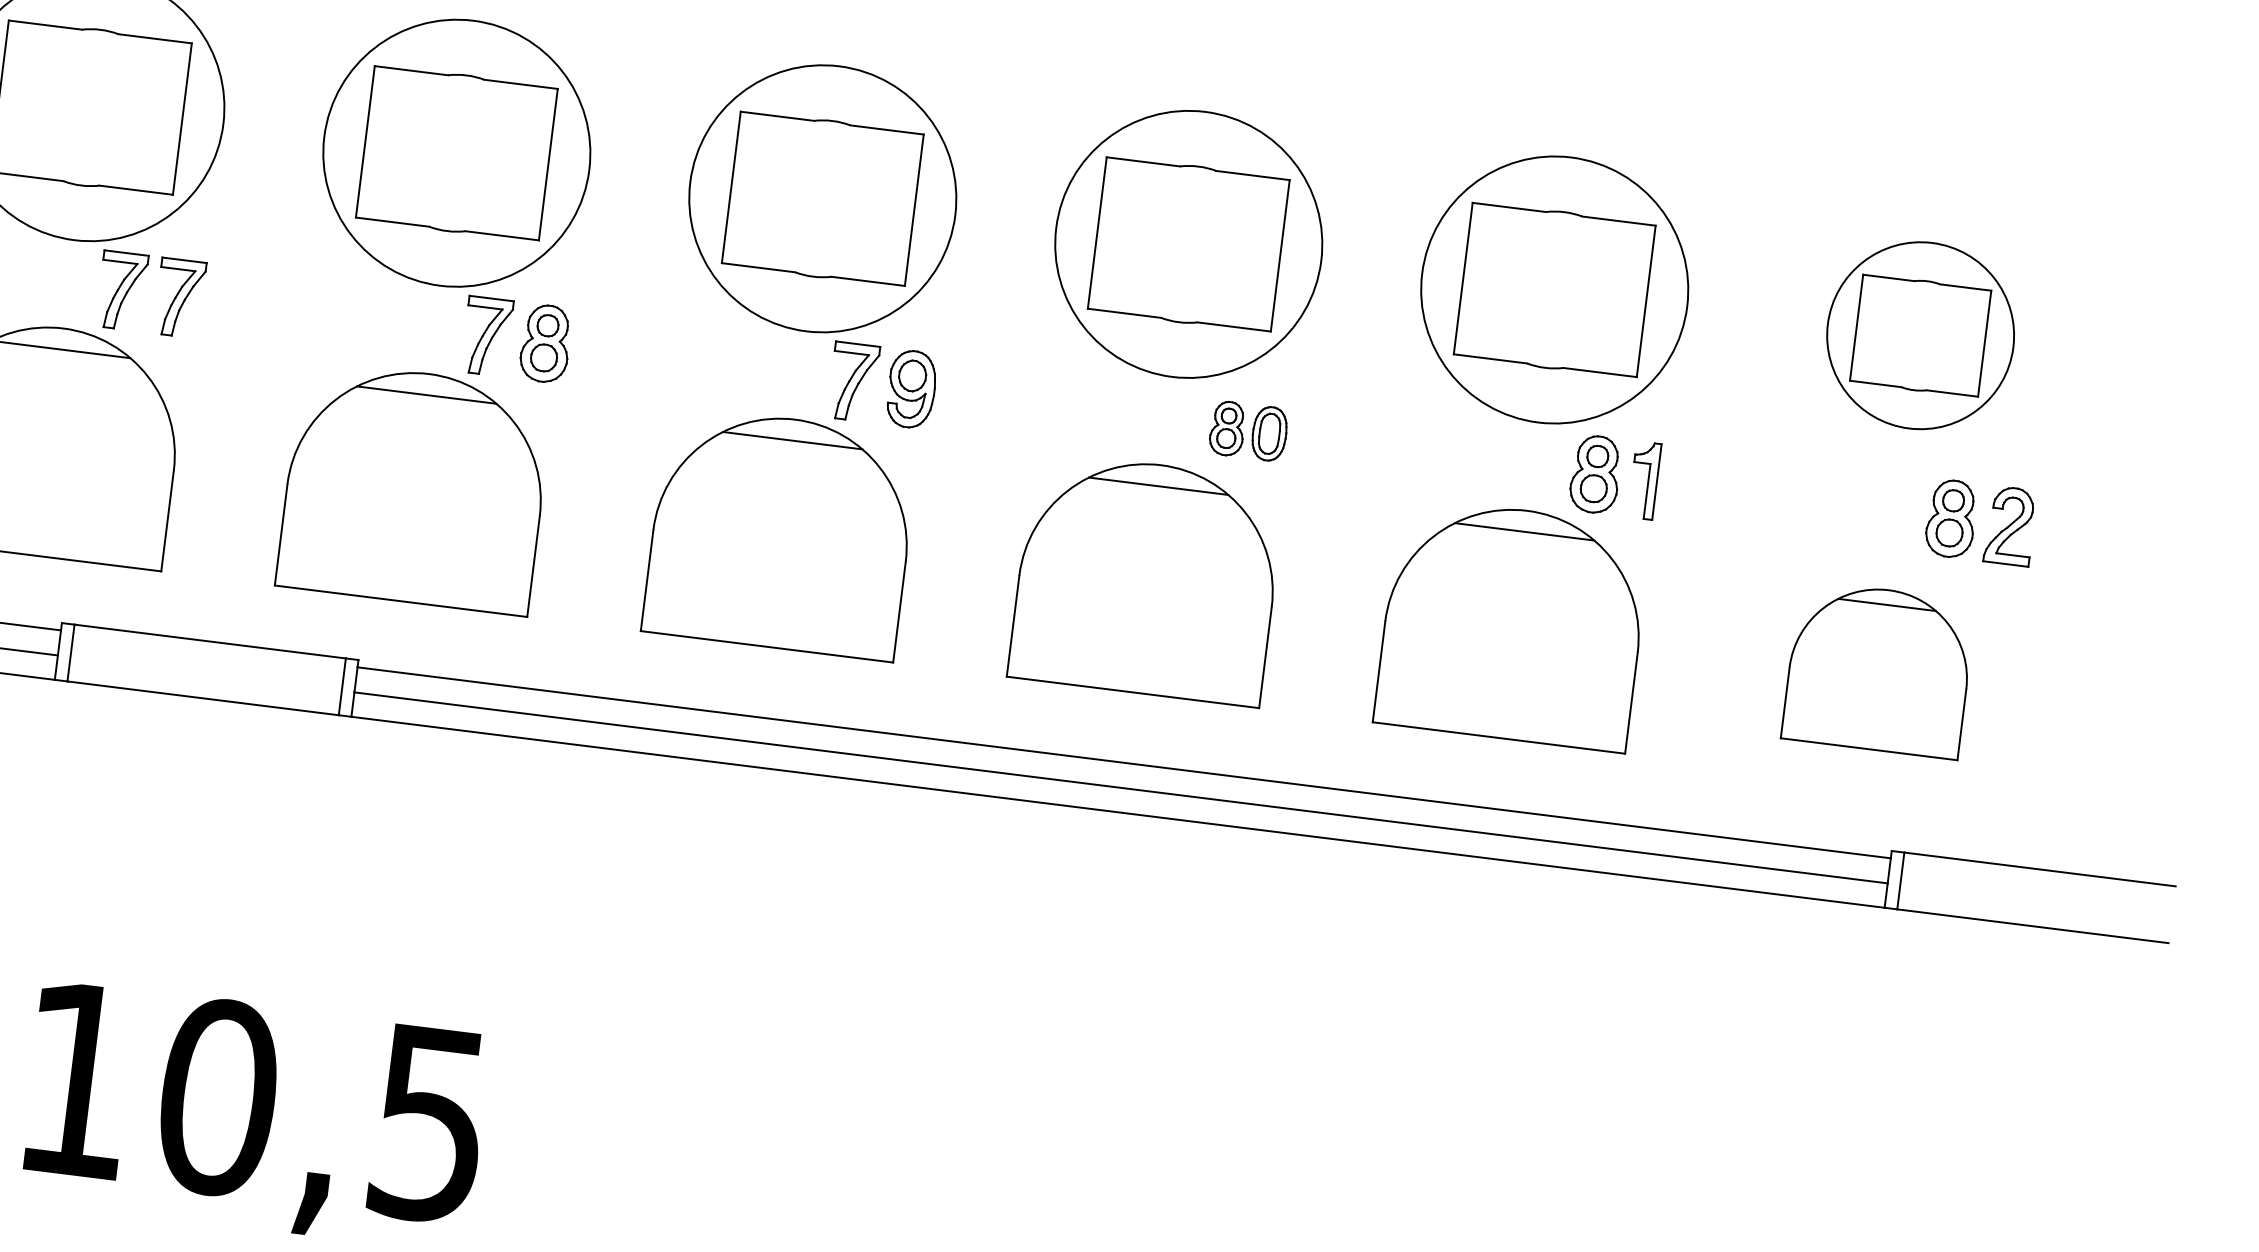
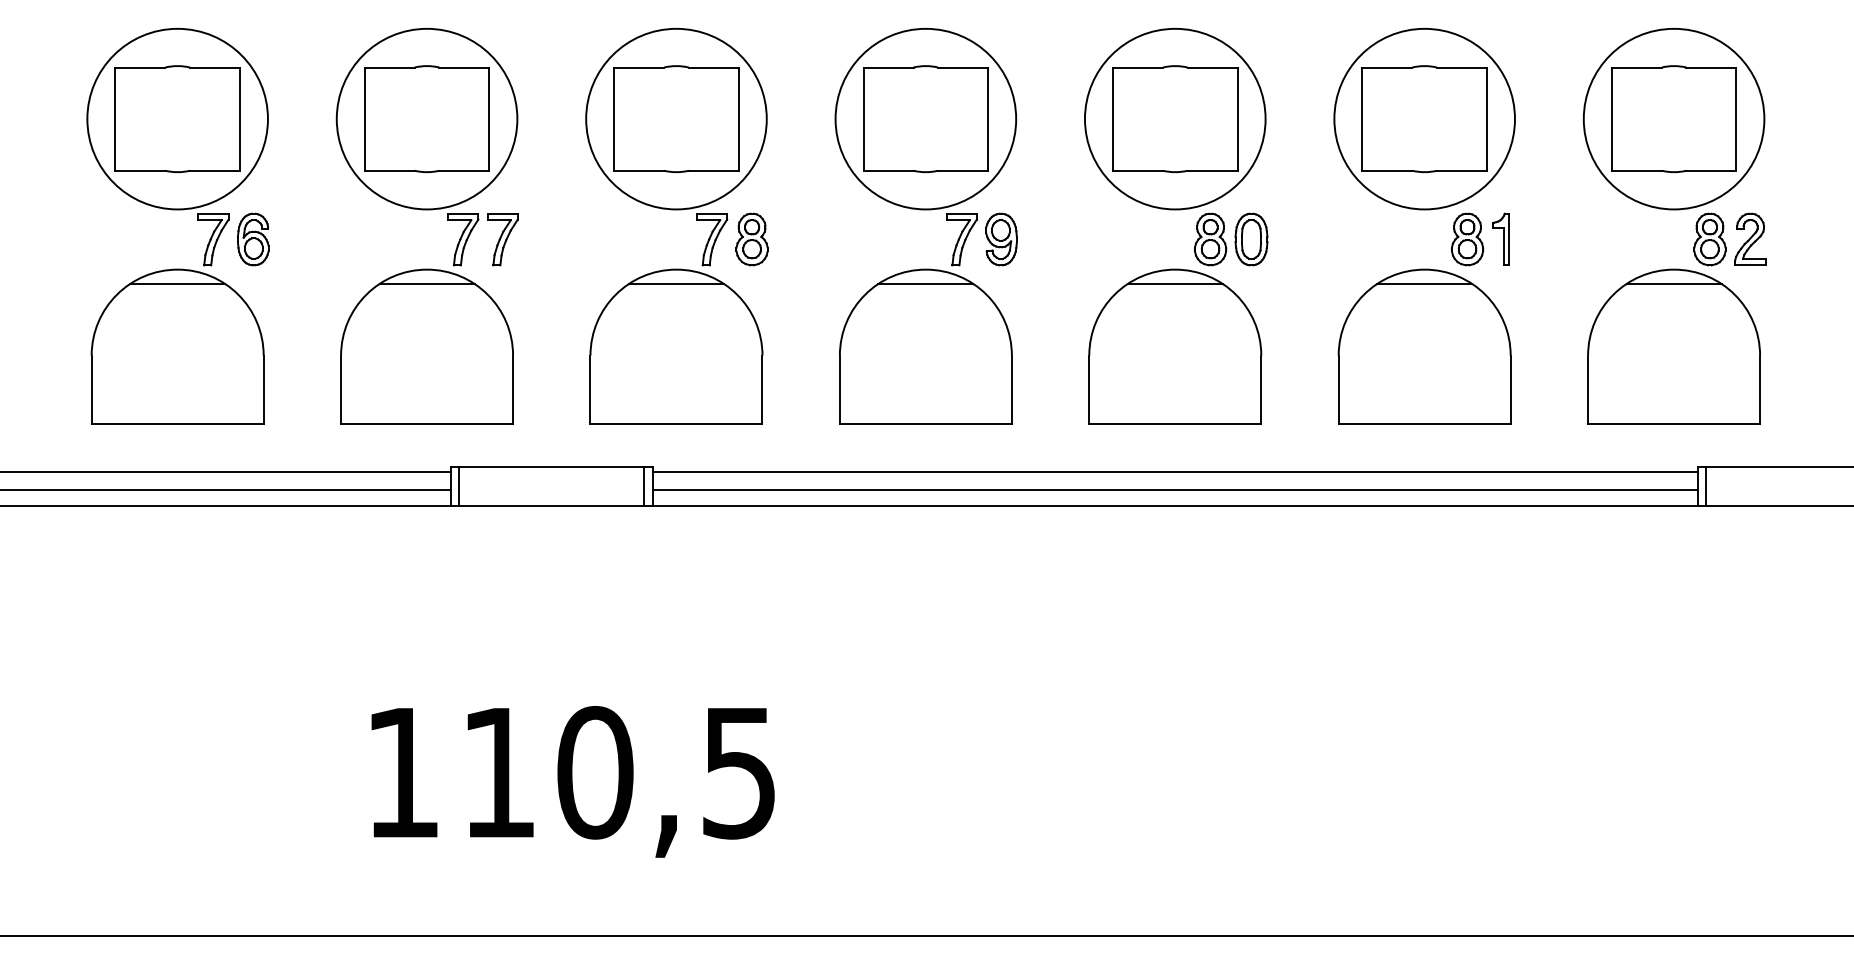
part: (1919, 336) -> (1673, 119), size x1.43
part: (1247, 431) -> (1230, 239), size x1.43
part: (1878, 669) -> (1673, 346), size x1.43

